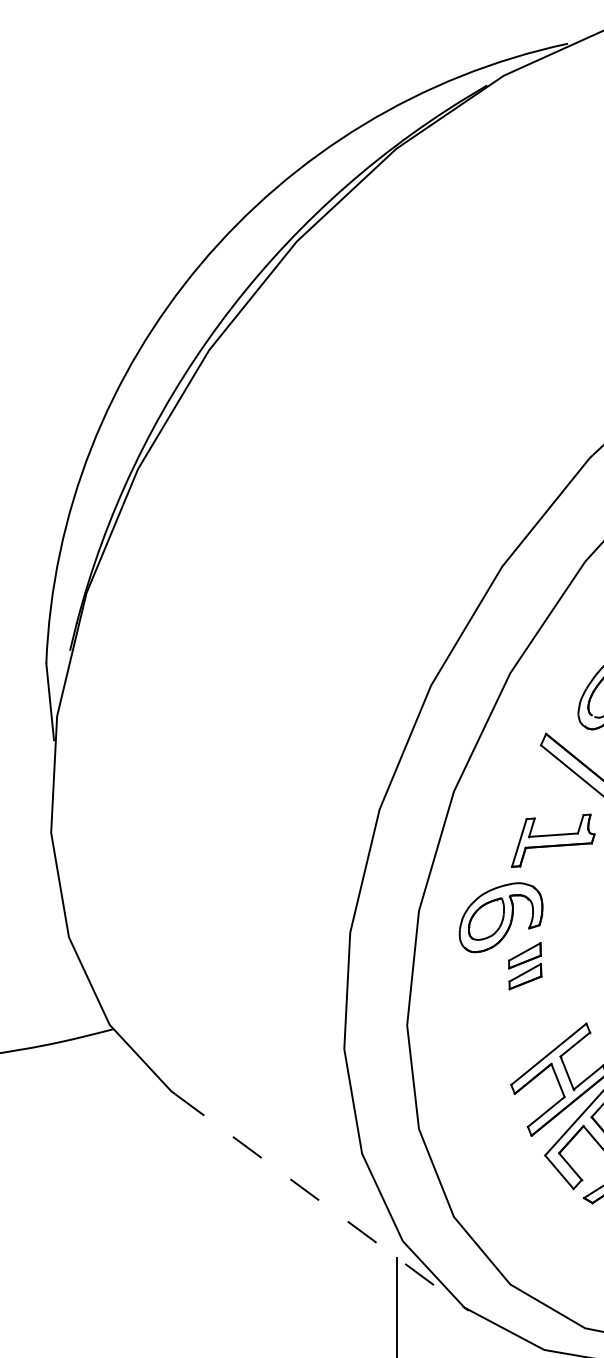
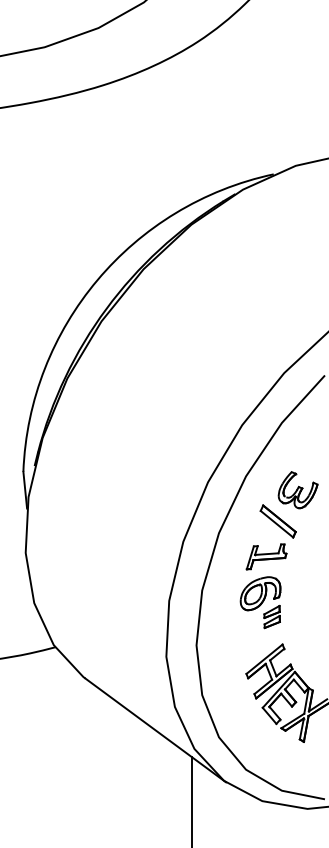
part: (500, 935) -> (260, 602), moved
line: (323, 1202) -> (156, 730), dashed -> solid

